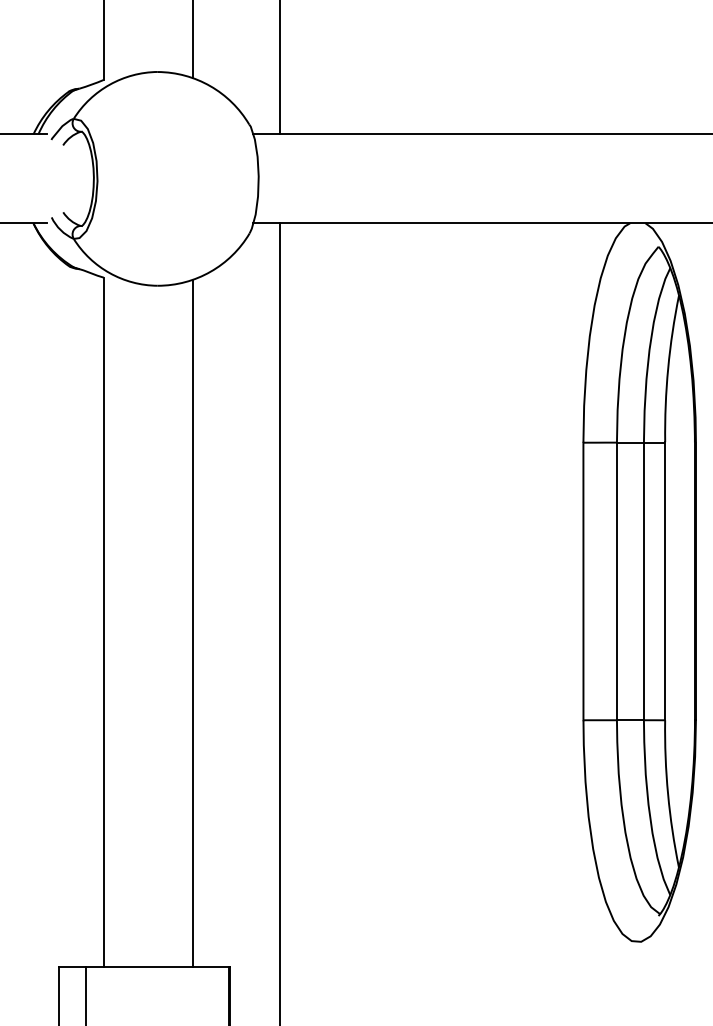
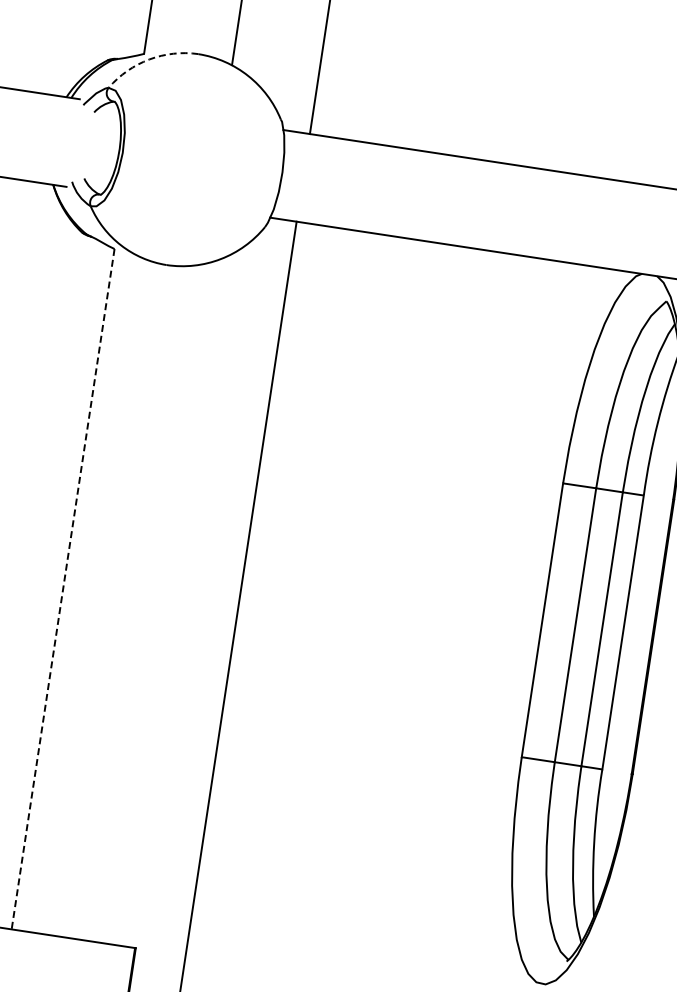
arc: (109, 84) -> (149, 59), solid -> dashed
line: (103, 622) -> (62, 589), solid -> dashed
line: (192, 623) -> (150, 603), removed

